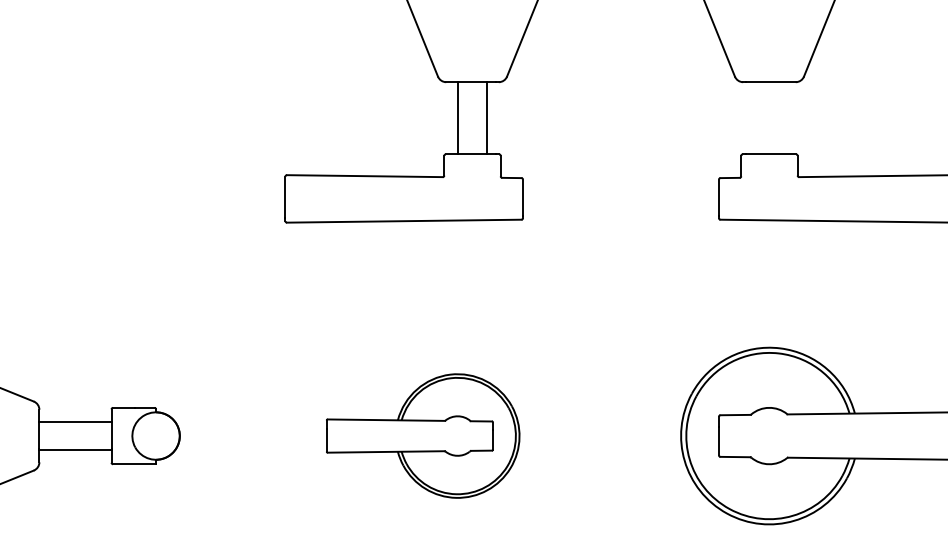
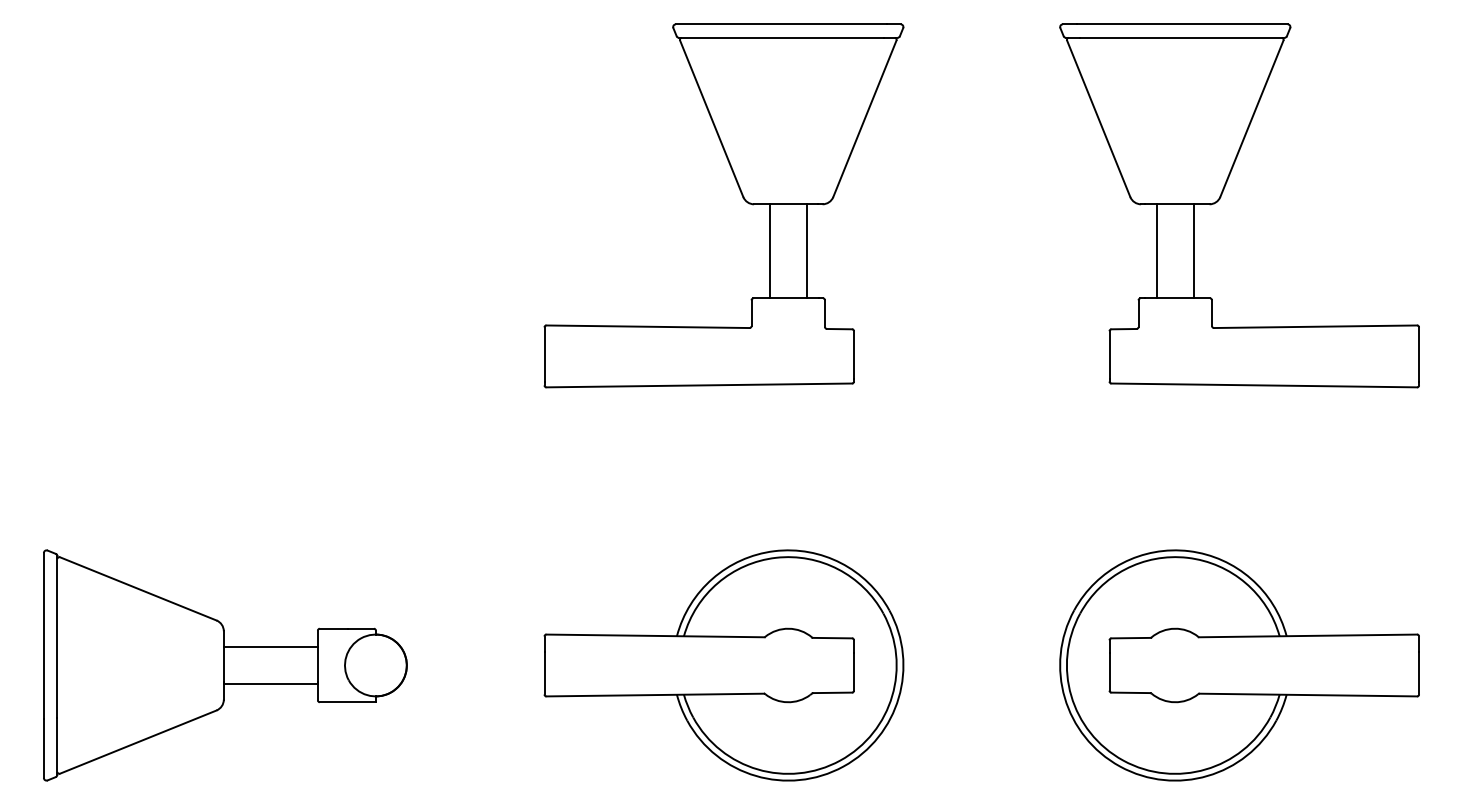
line: (755, 118) -> (1156, 251), added
line: (783, 118) -> (1193, 251), added
part: (422, 436) -> (723, 665), size x1.43

